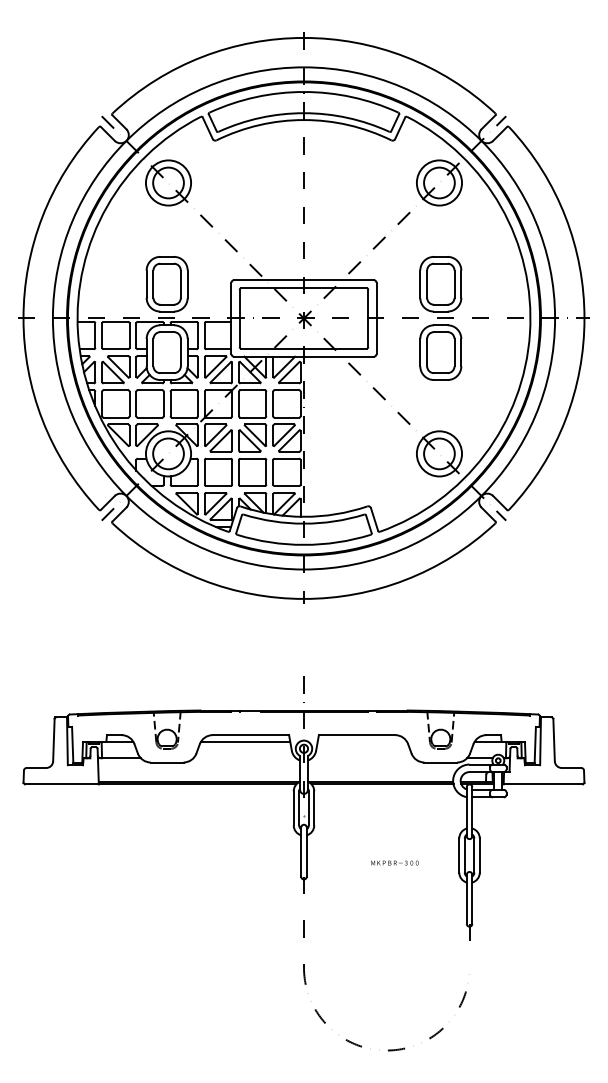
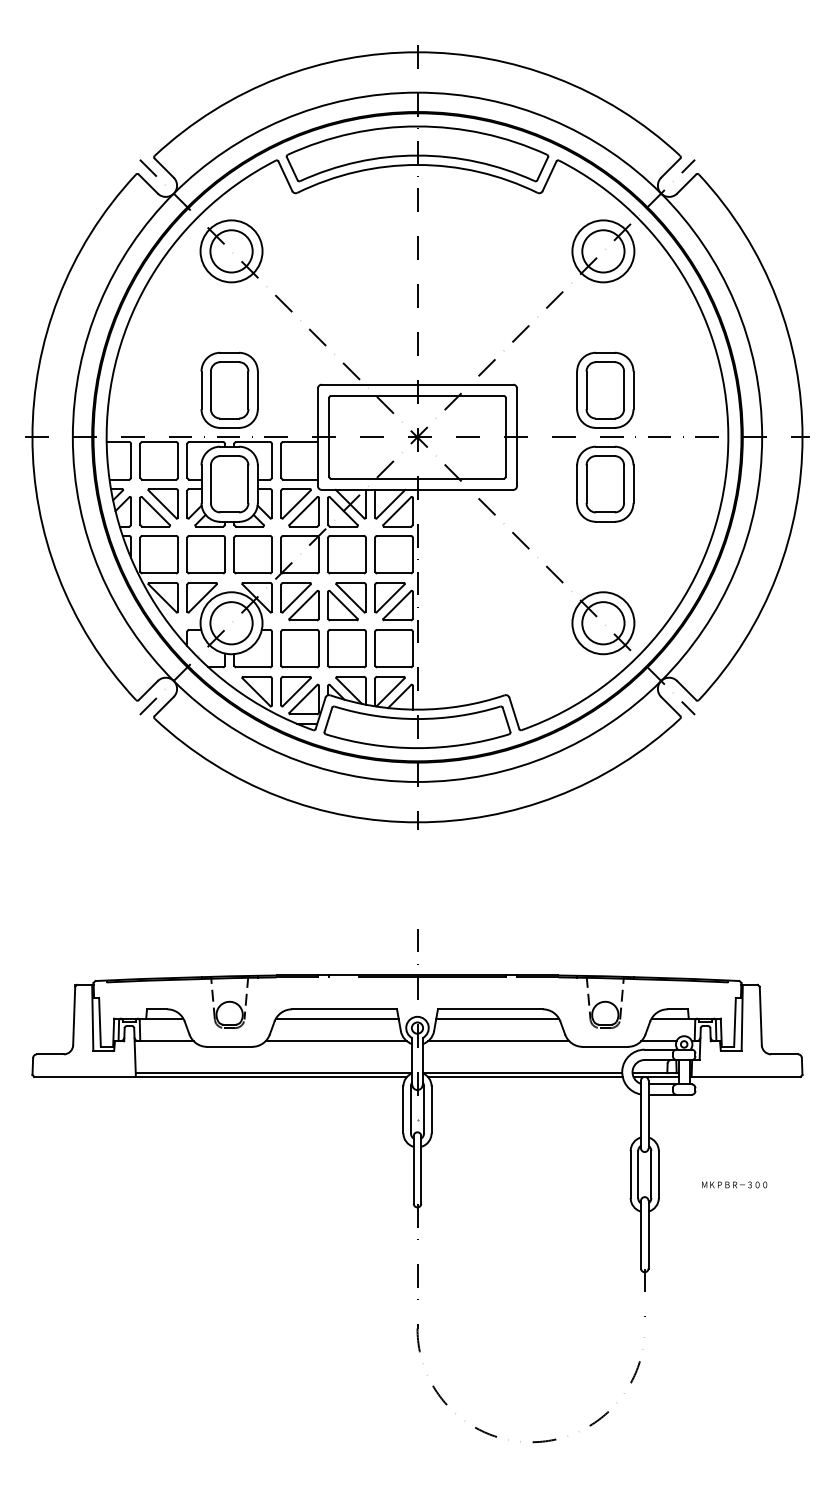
line: (362, 741) -> (497, 1018), added
line: (244, 758) -> (335, 1041), added
line: (362, 758) -> (497, 1041), added
text: (394, 862) -> (733, 1184), moved

